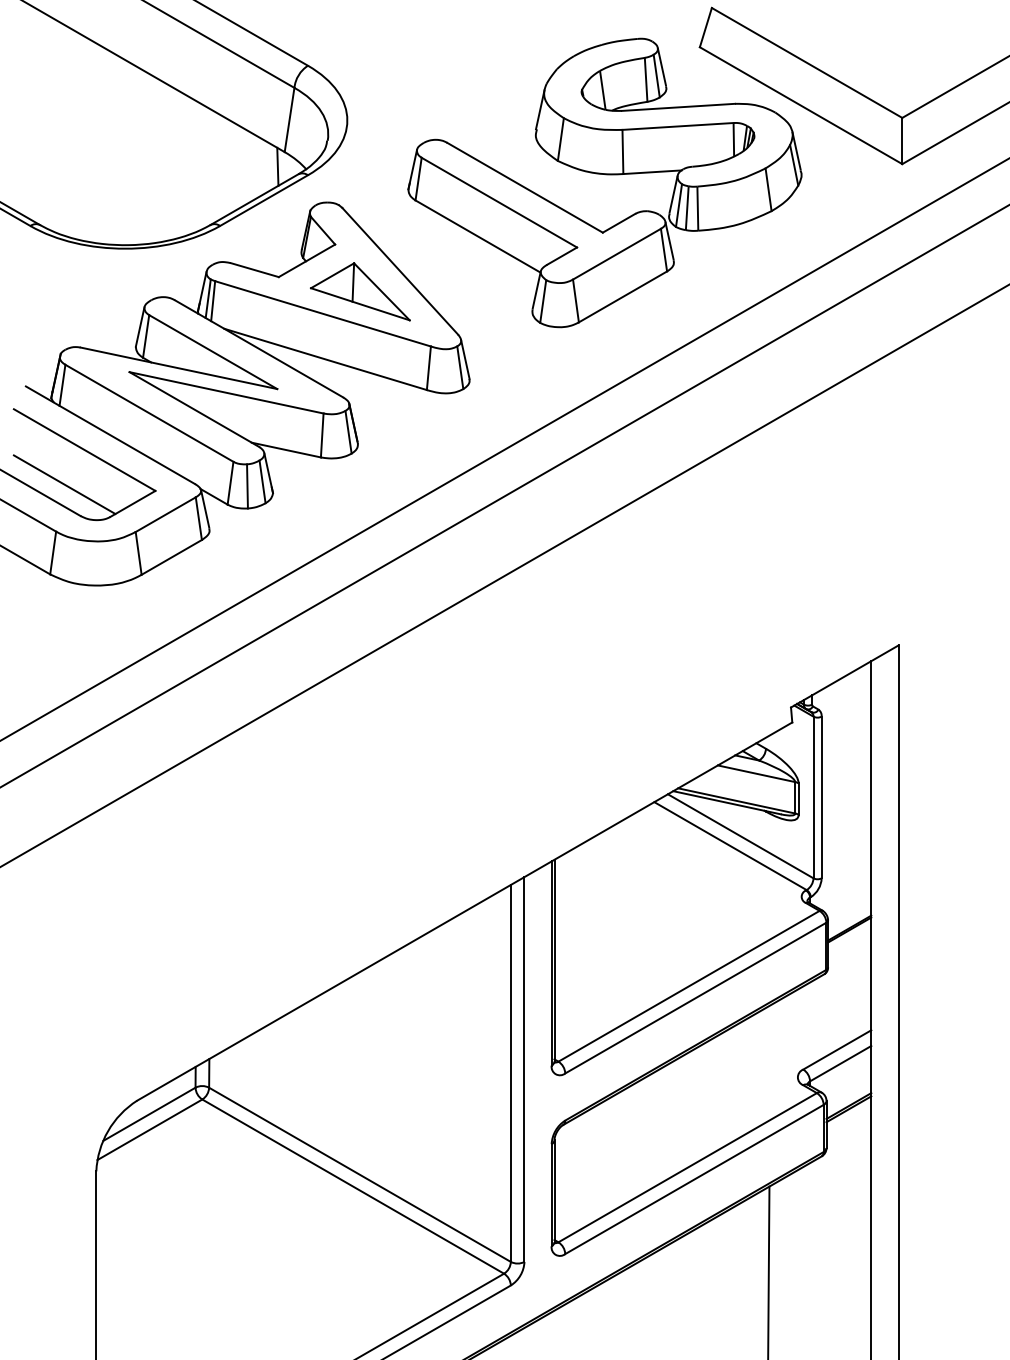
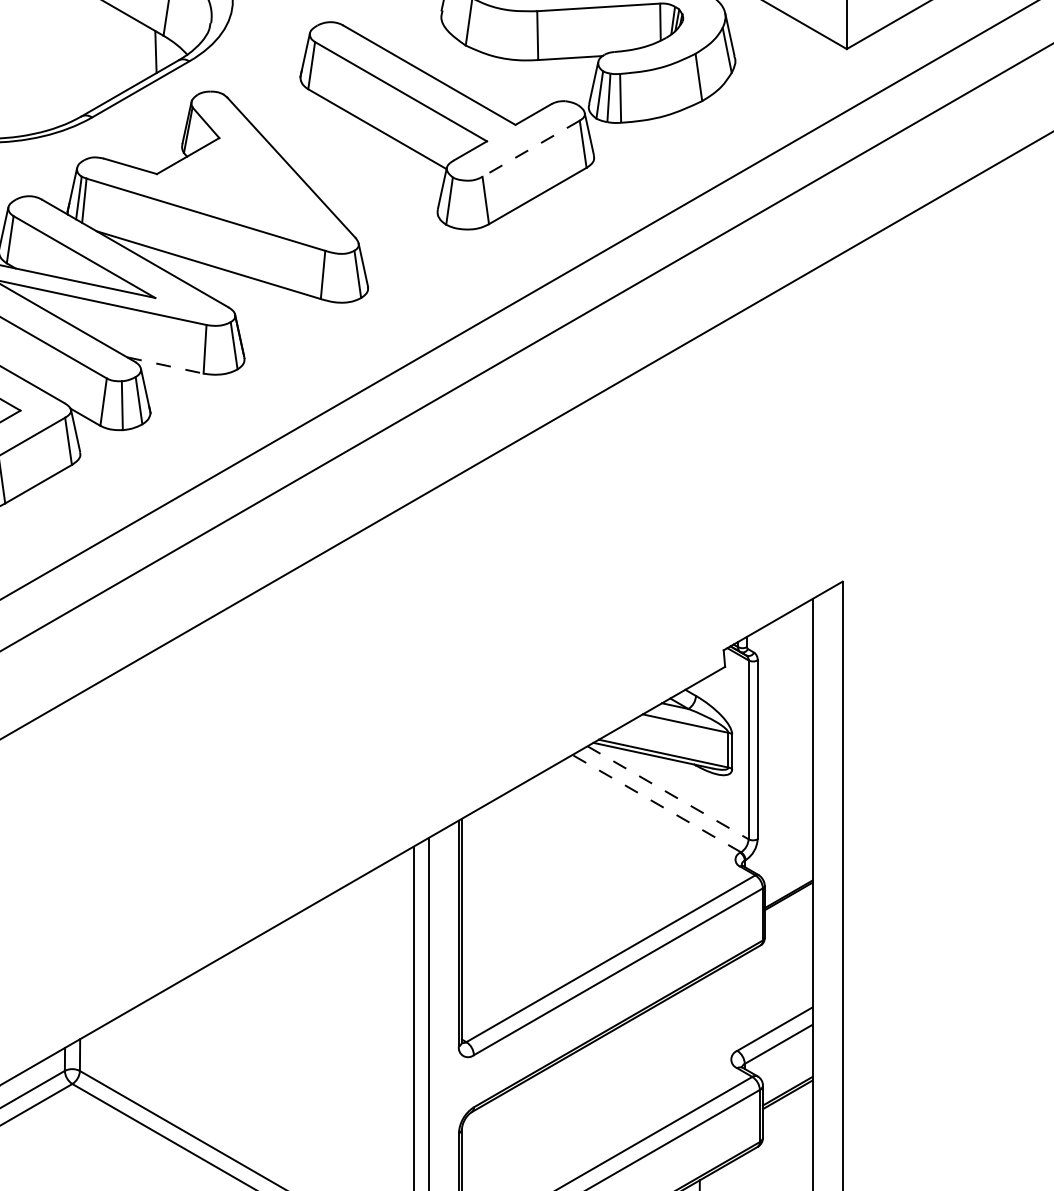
line: (616, 254) -> (530, 149), solid -> dashed
part: (360, 291) -> (247, 190), removed
line: (286, 450) -> (165, 365), solid -> dashed
line: (741, 836) -> (668, 793), solid -> dashed
line: (730, 846) -> (656, 804), solid -> dashed

